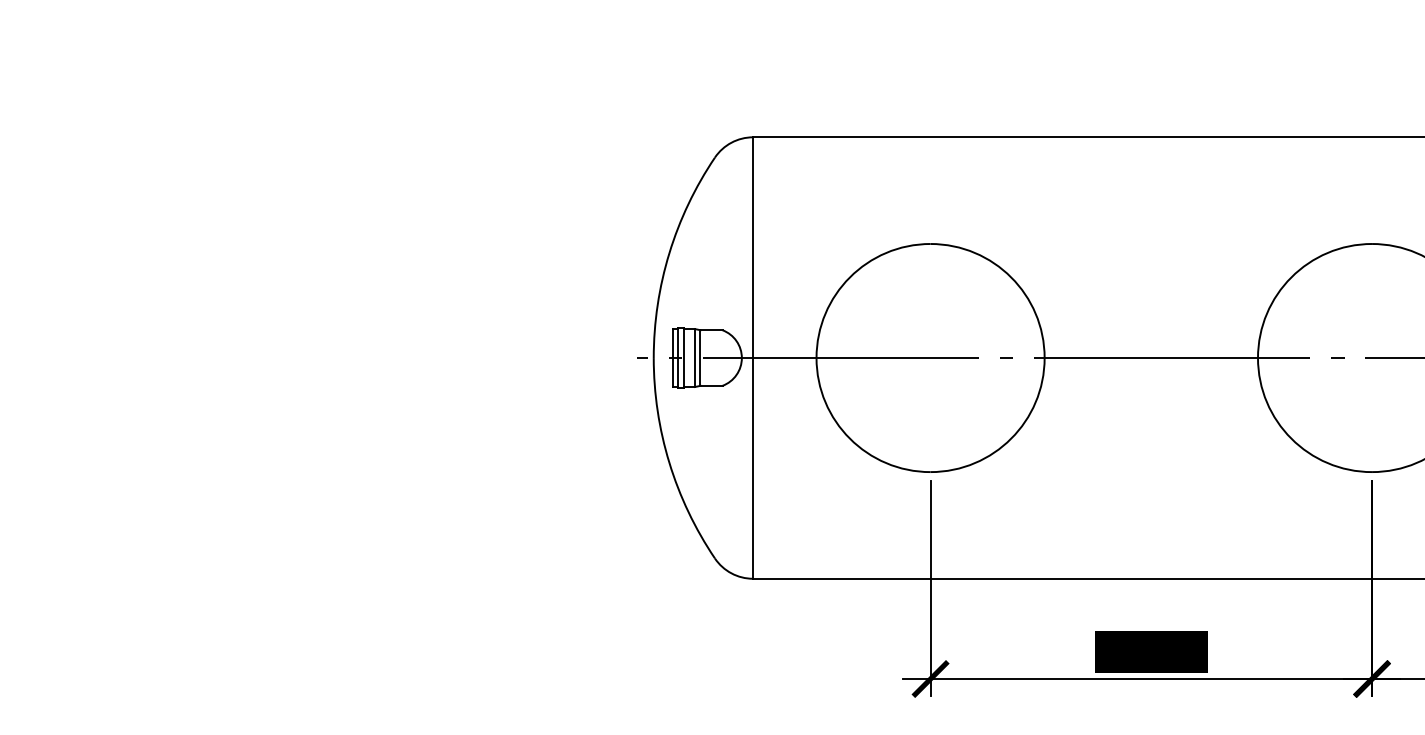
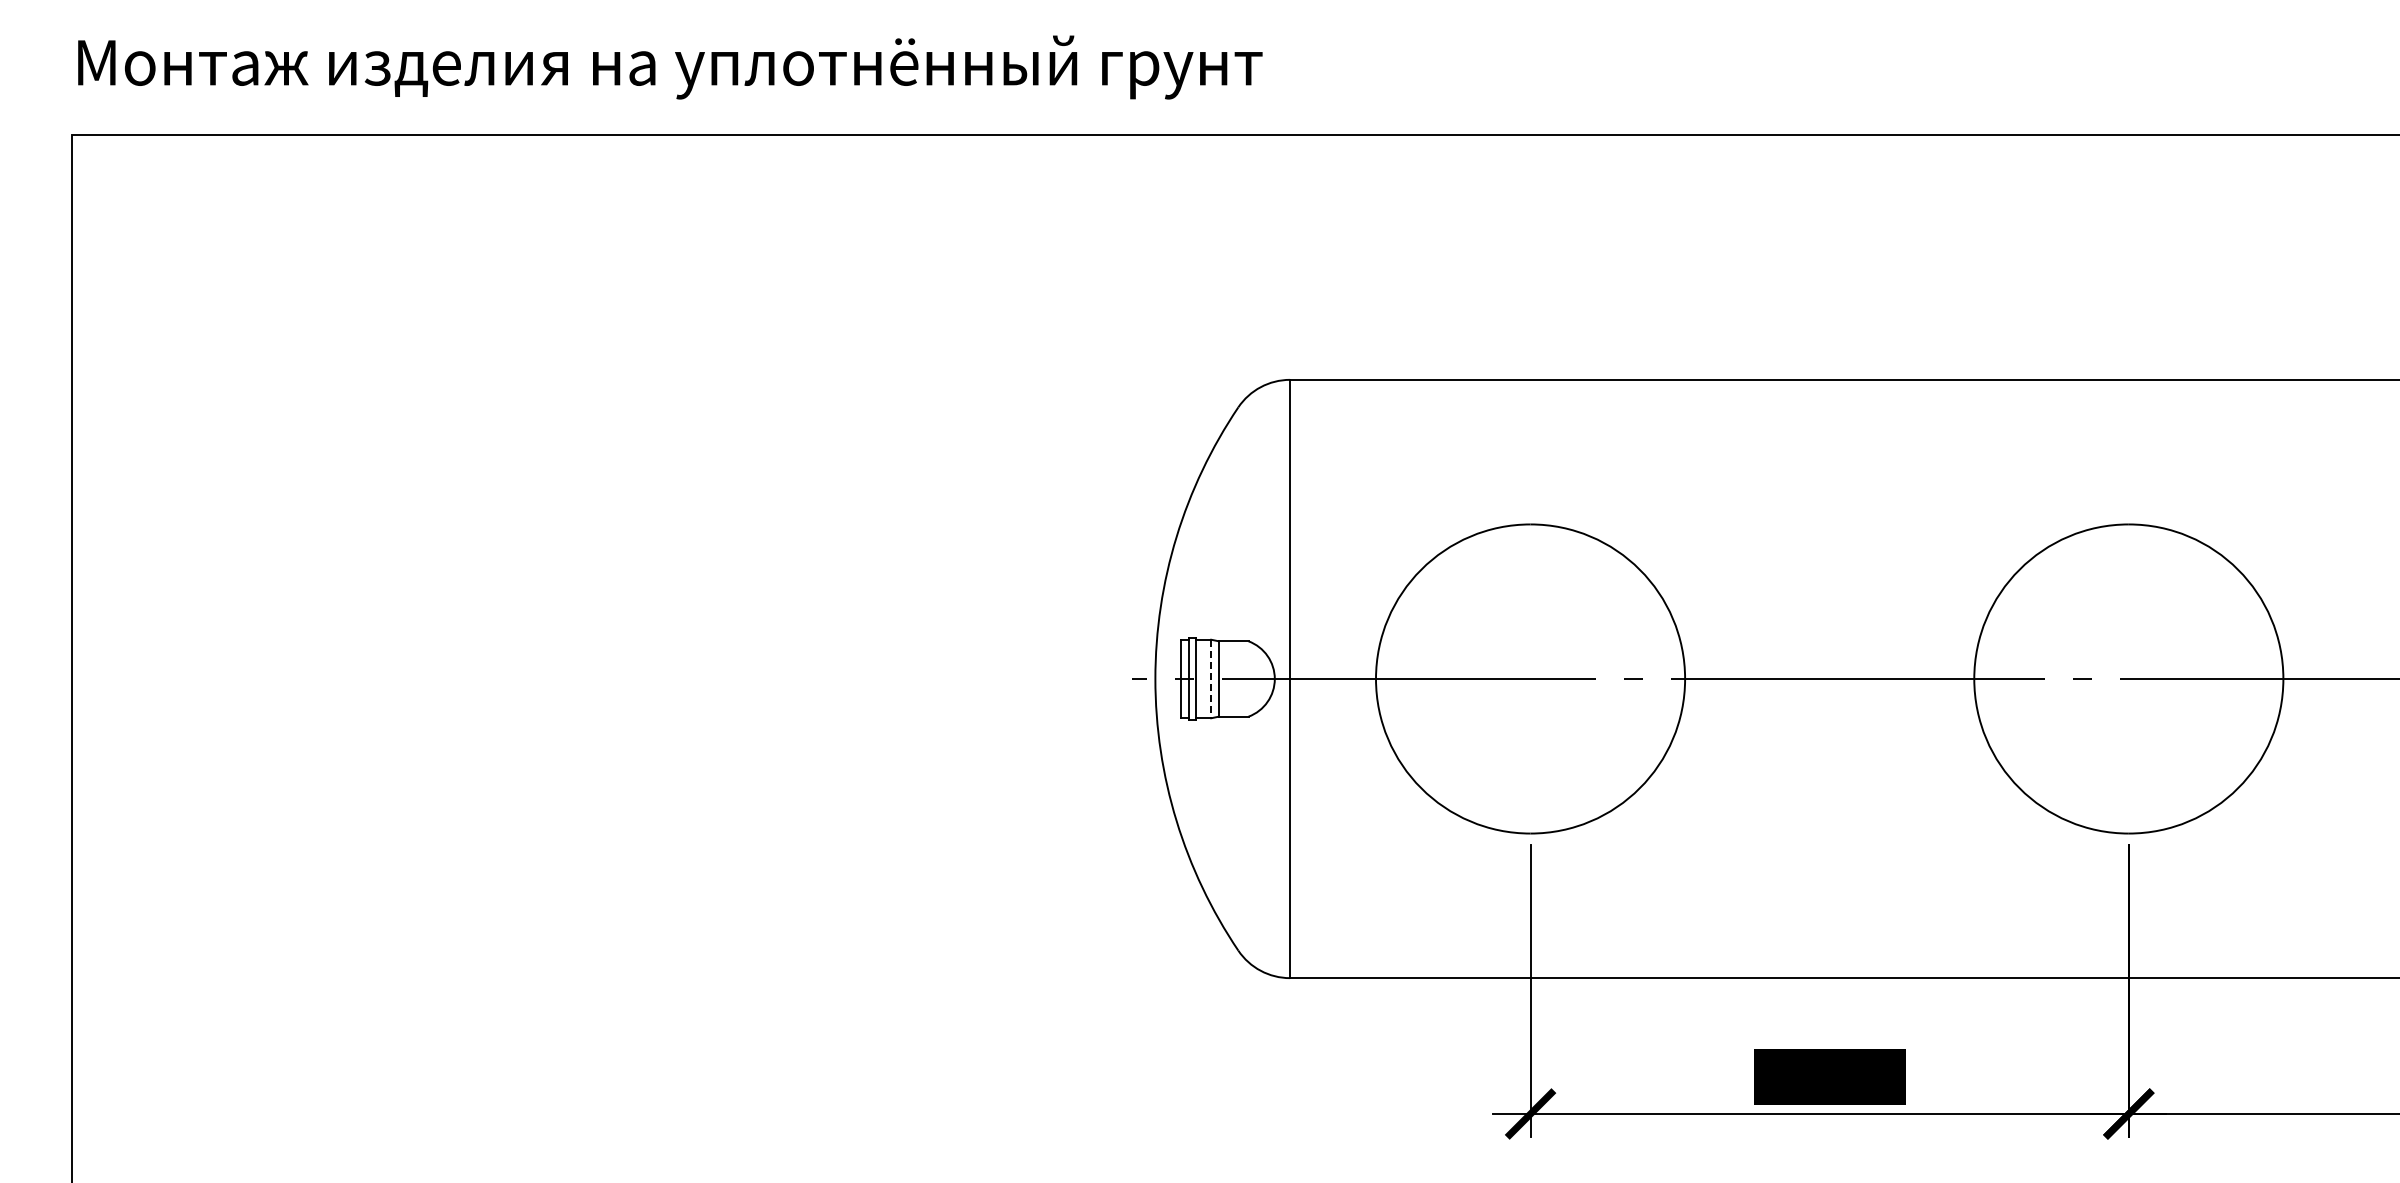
line: (695, 358) -> (1211, 679), solid -> dashed

